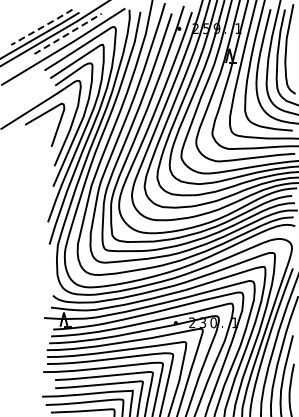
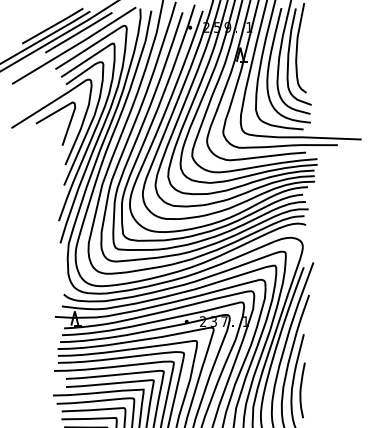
line: (42, 27) -> (53, 26), dashed -> solid
line: (67, 33) -> (78, 32), dashed -> solid
text: (213, 322) -> (224, 321), 0 -> 7

